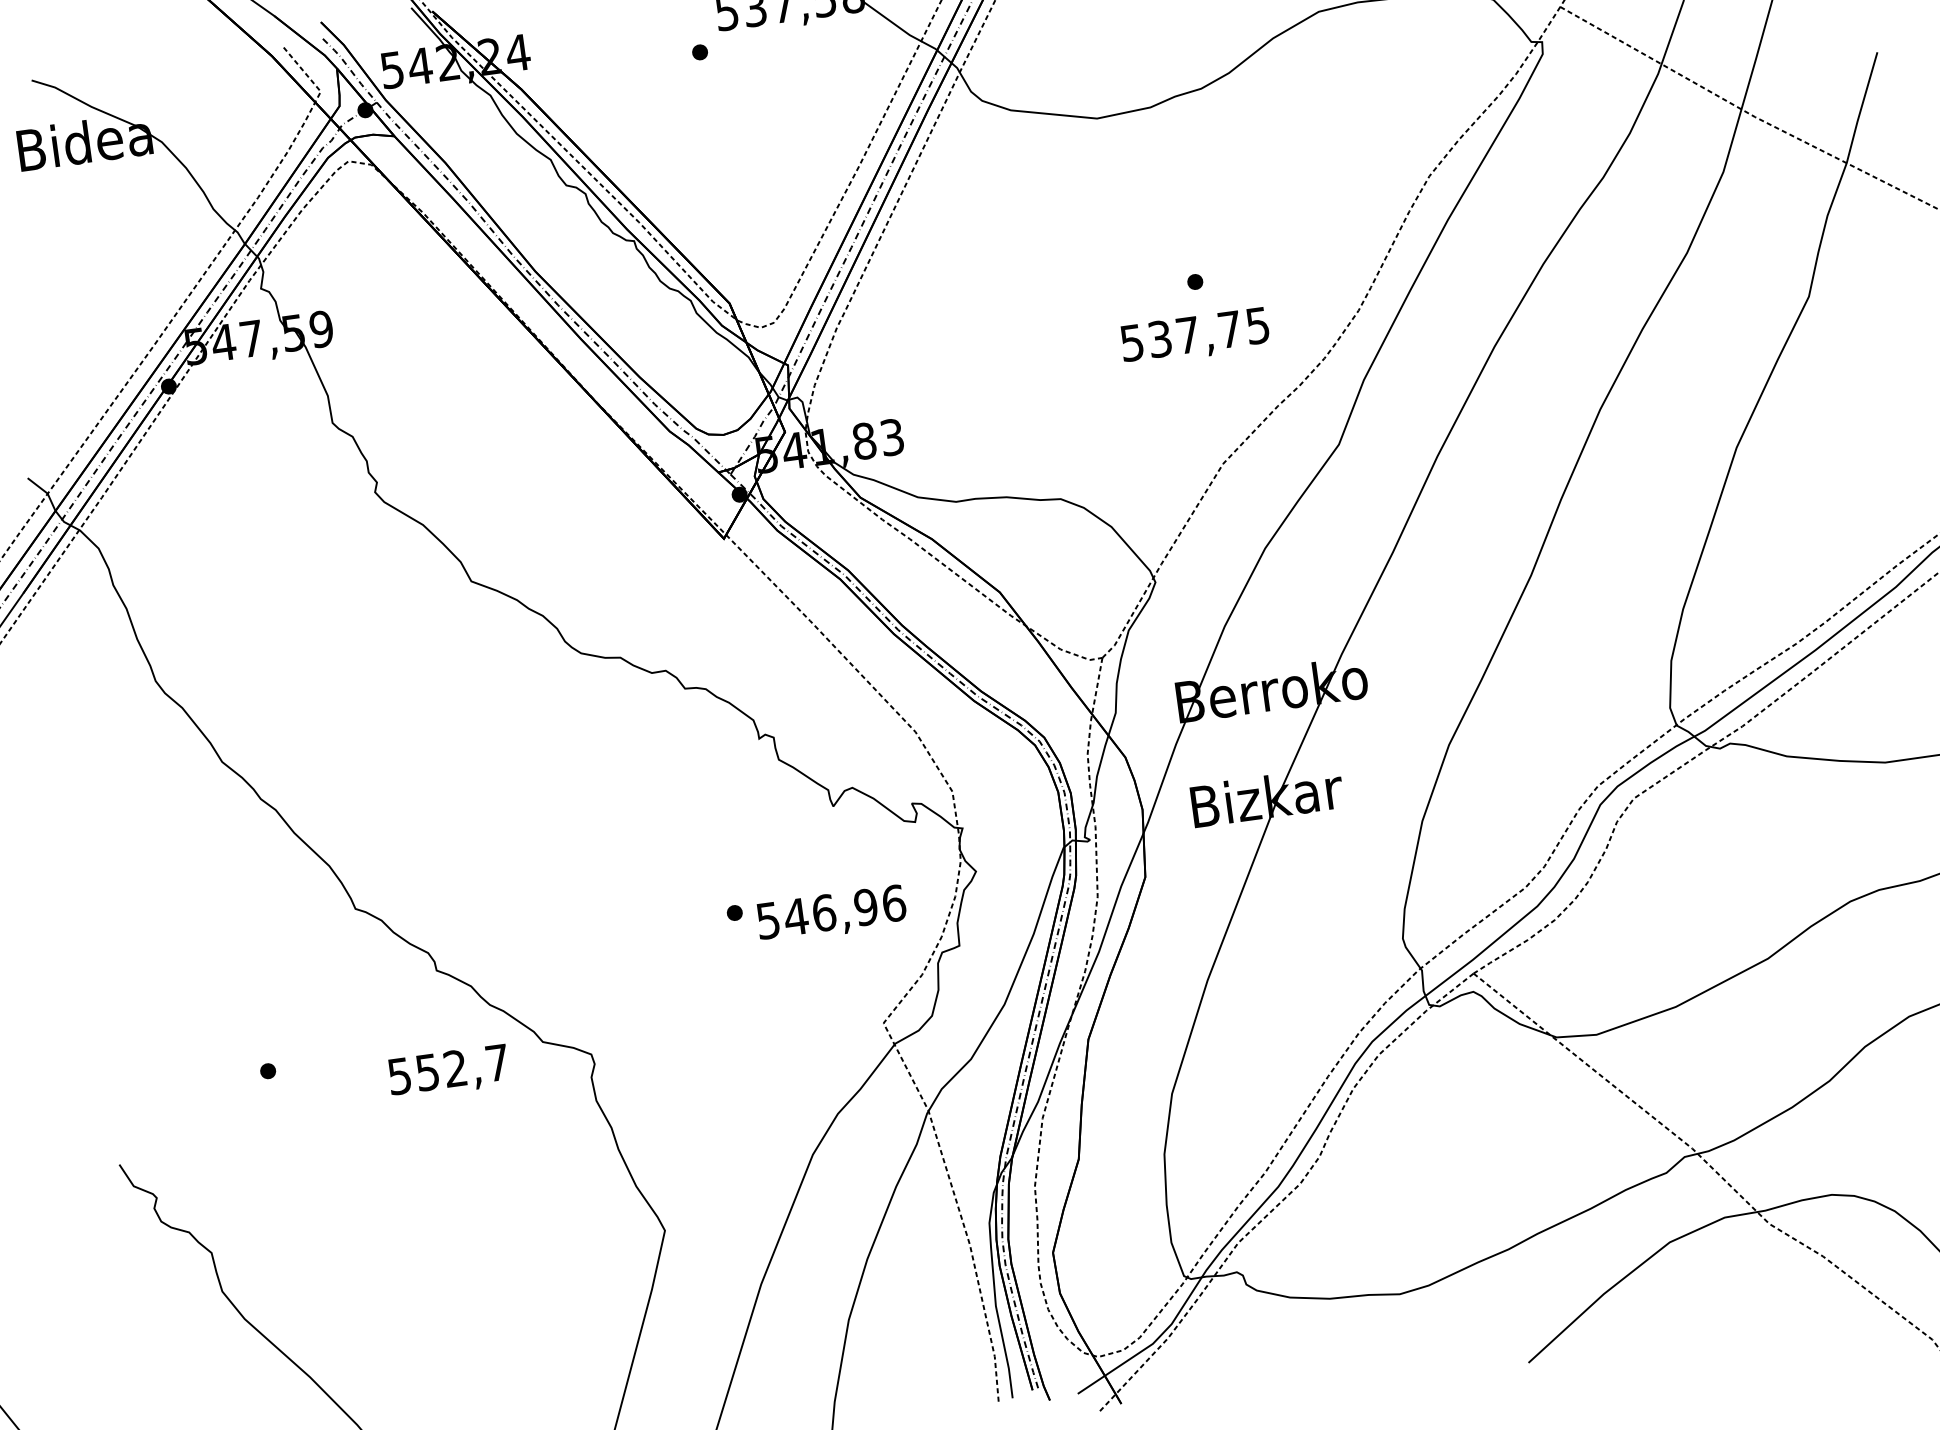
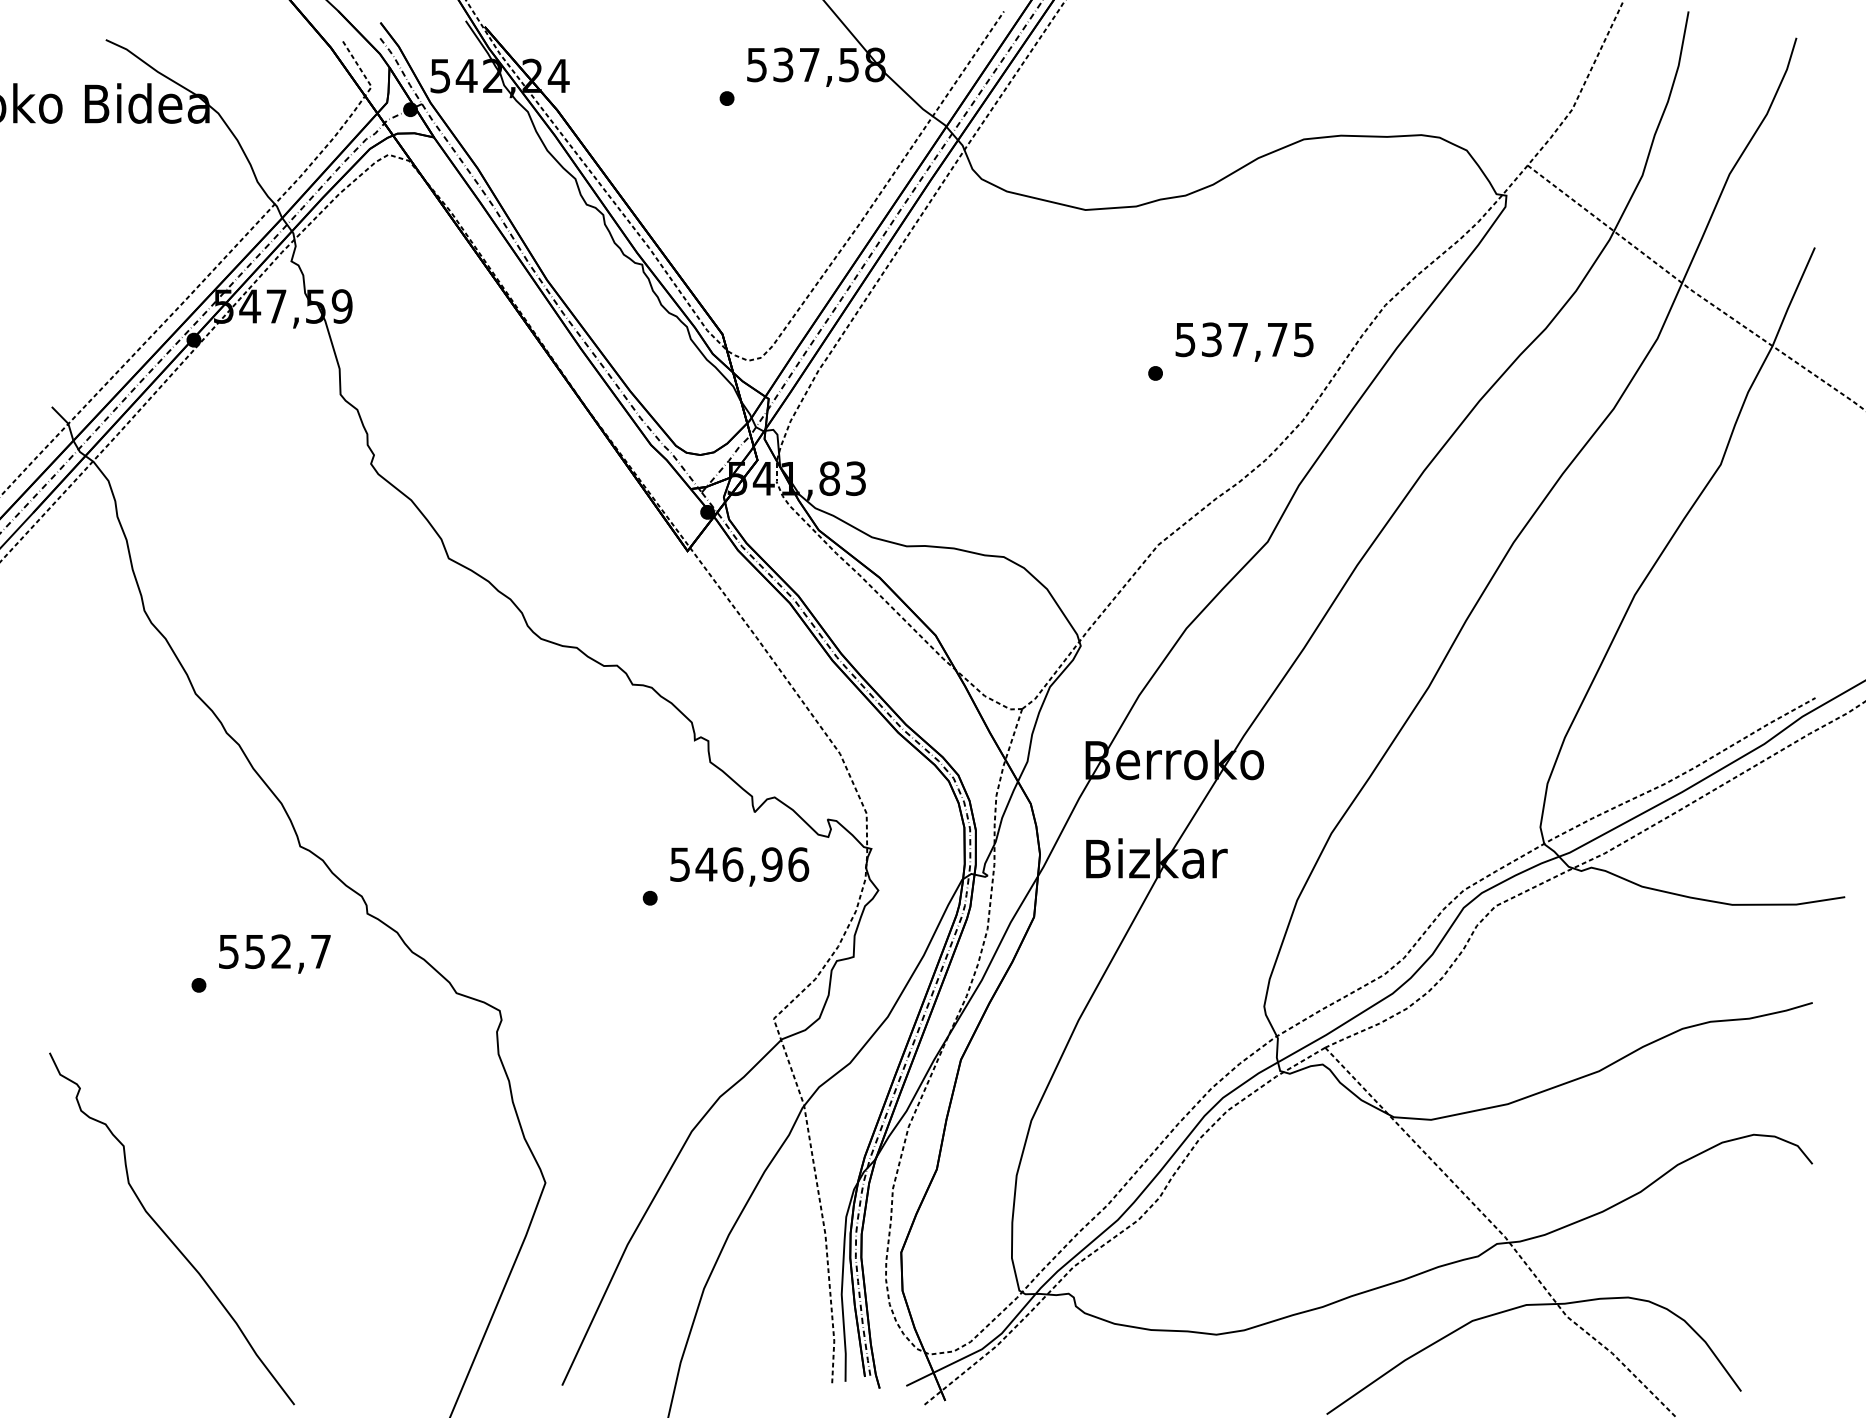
text: (1195, 336) -> (1244, 341), moved
text: (831, 914) -> (739, 866), moved
text: (448, 1071) -> (274, 953), moved

